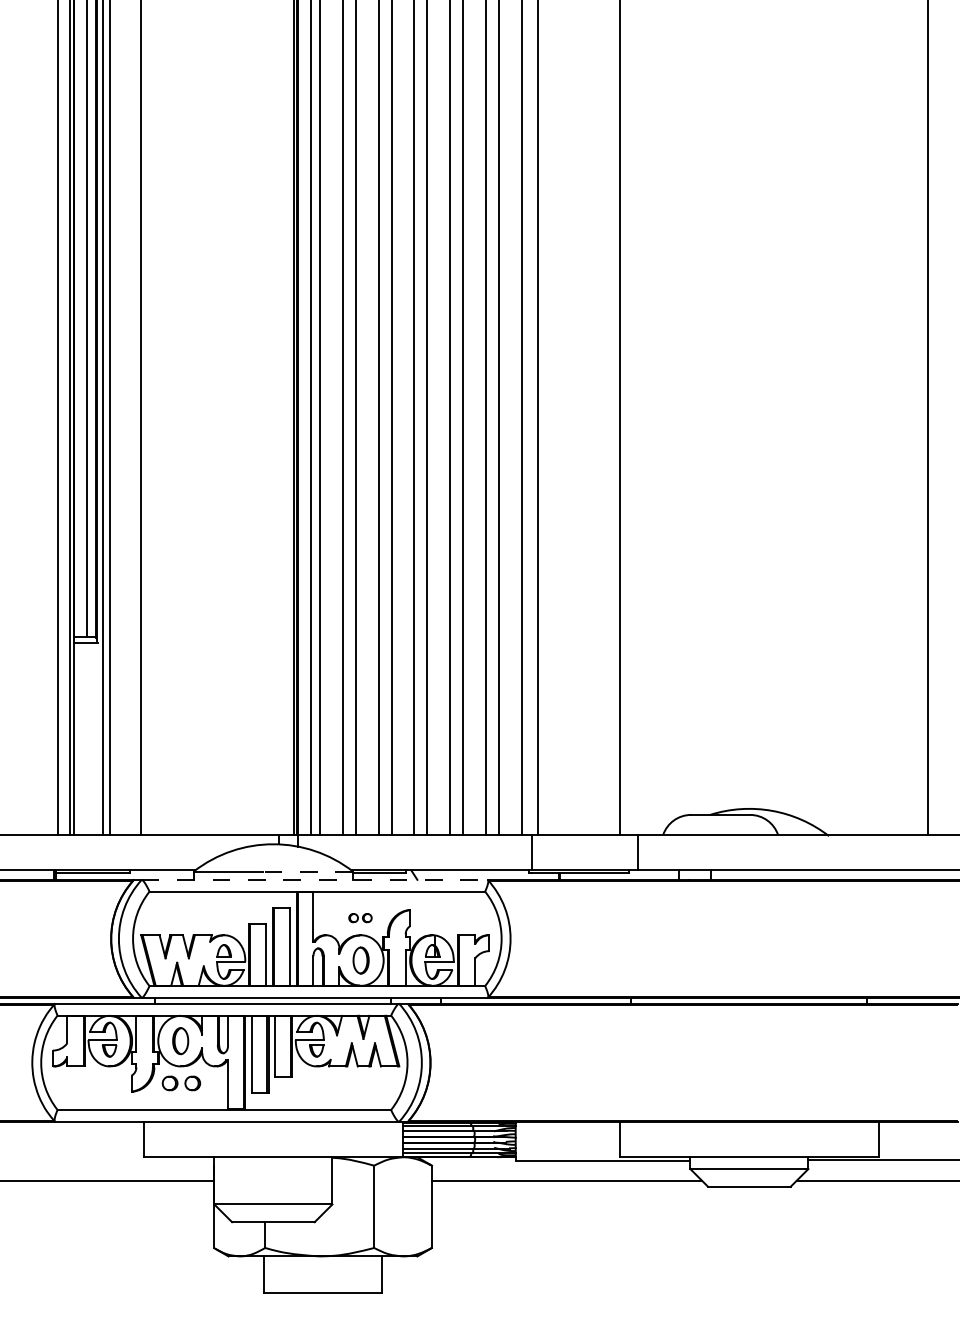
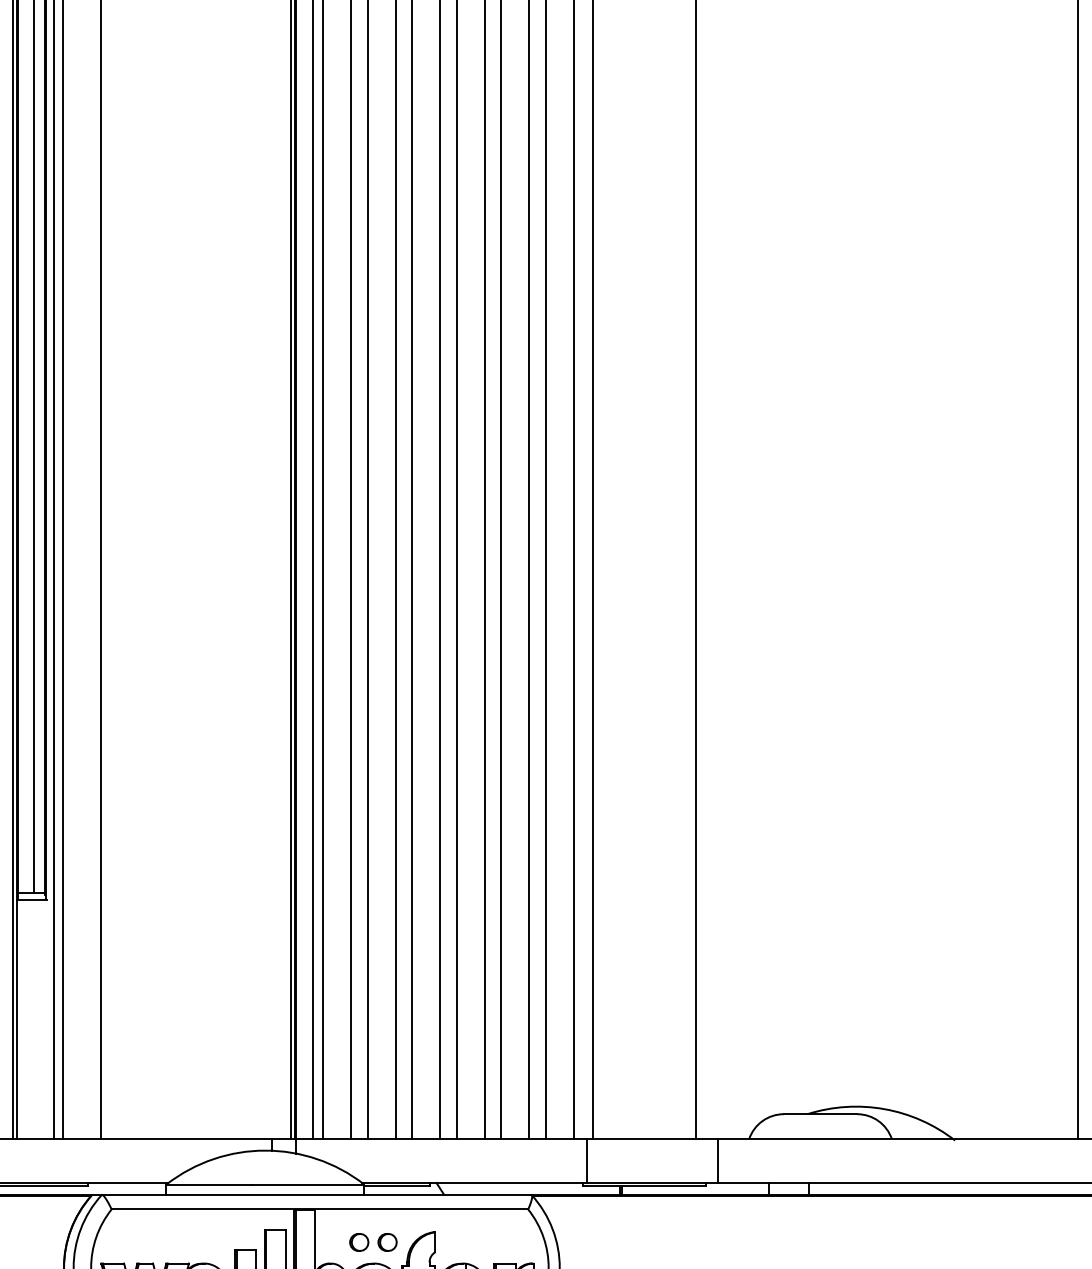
line: (307, 871) -> (307, 1184), dashed -> solid
line: (314, 879) -> (316, 1194), dashed -> solid
part: (360, 917) -> (373, 1241), size x1.67

